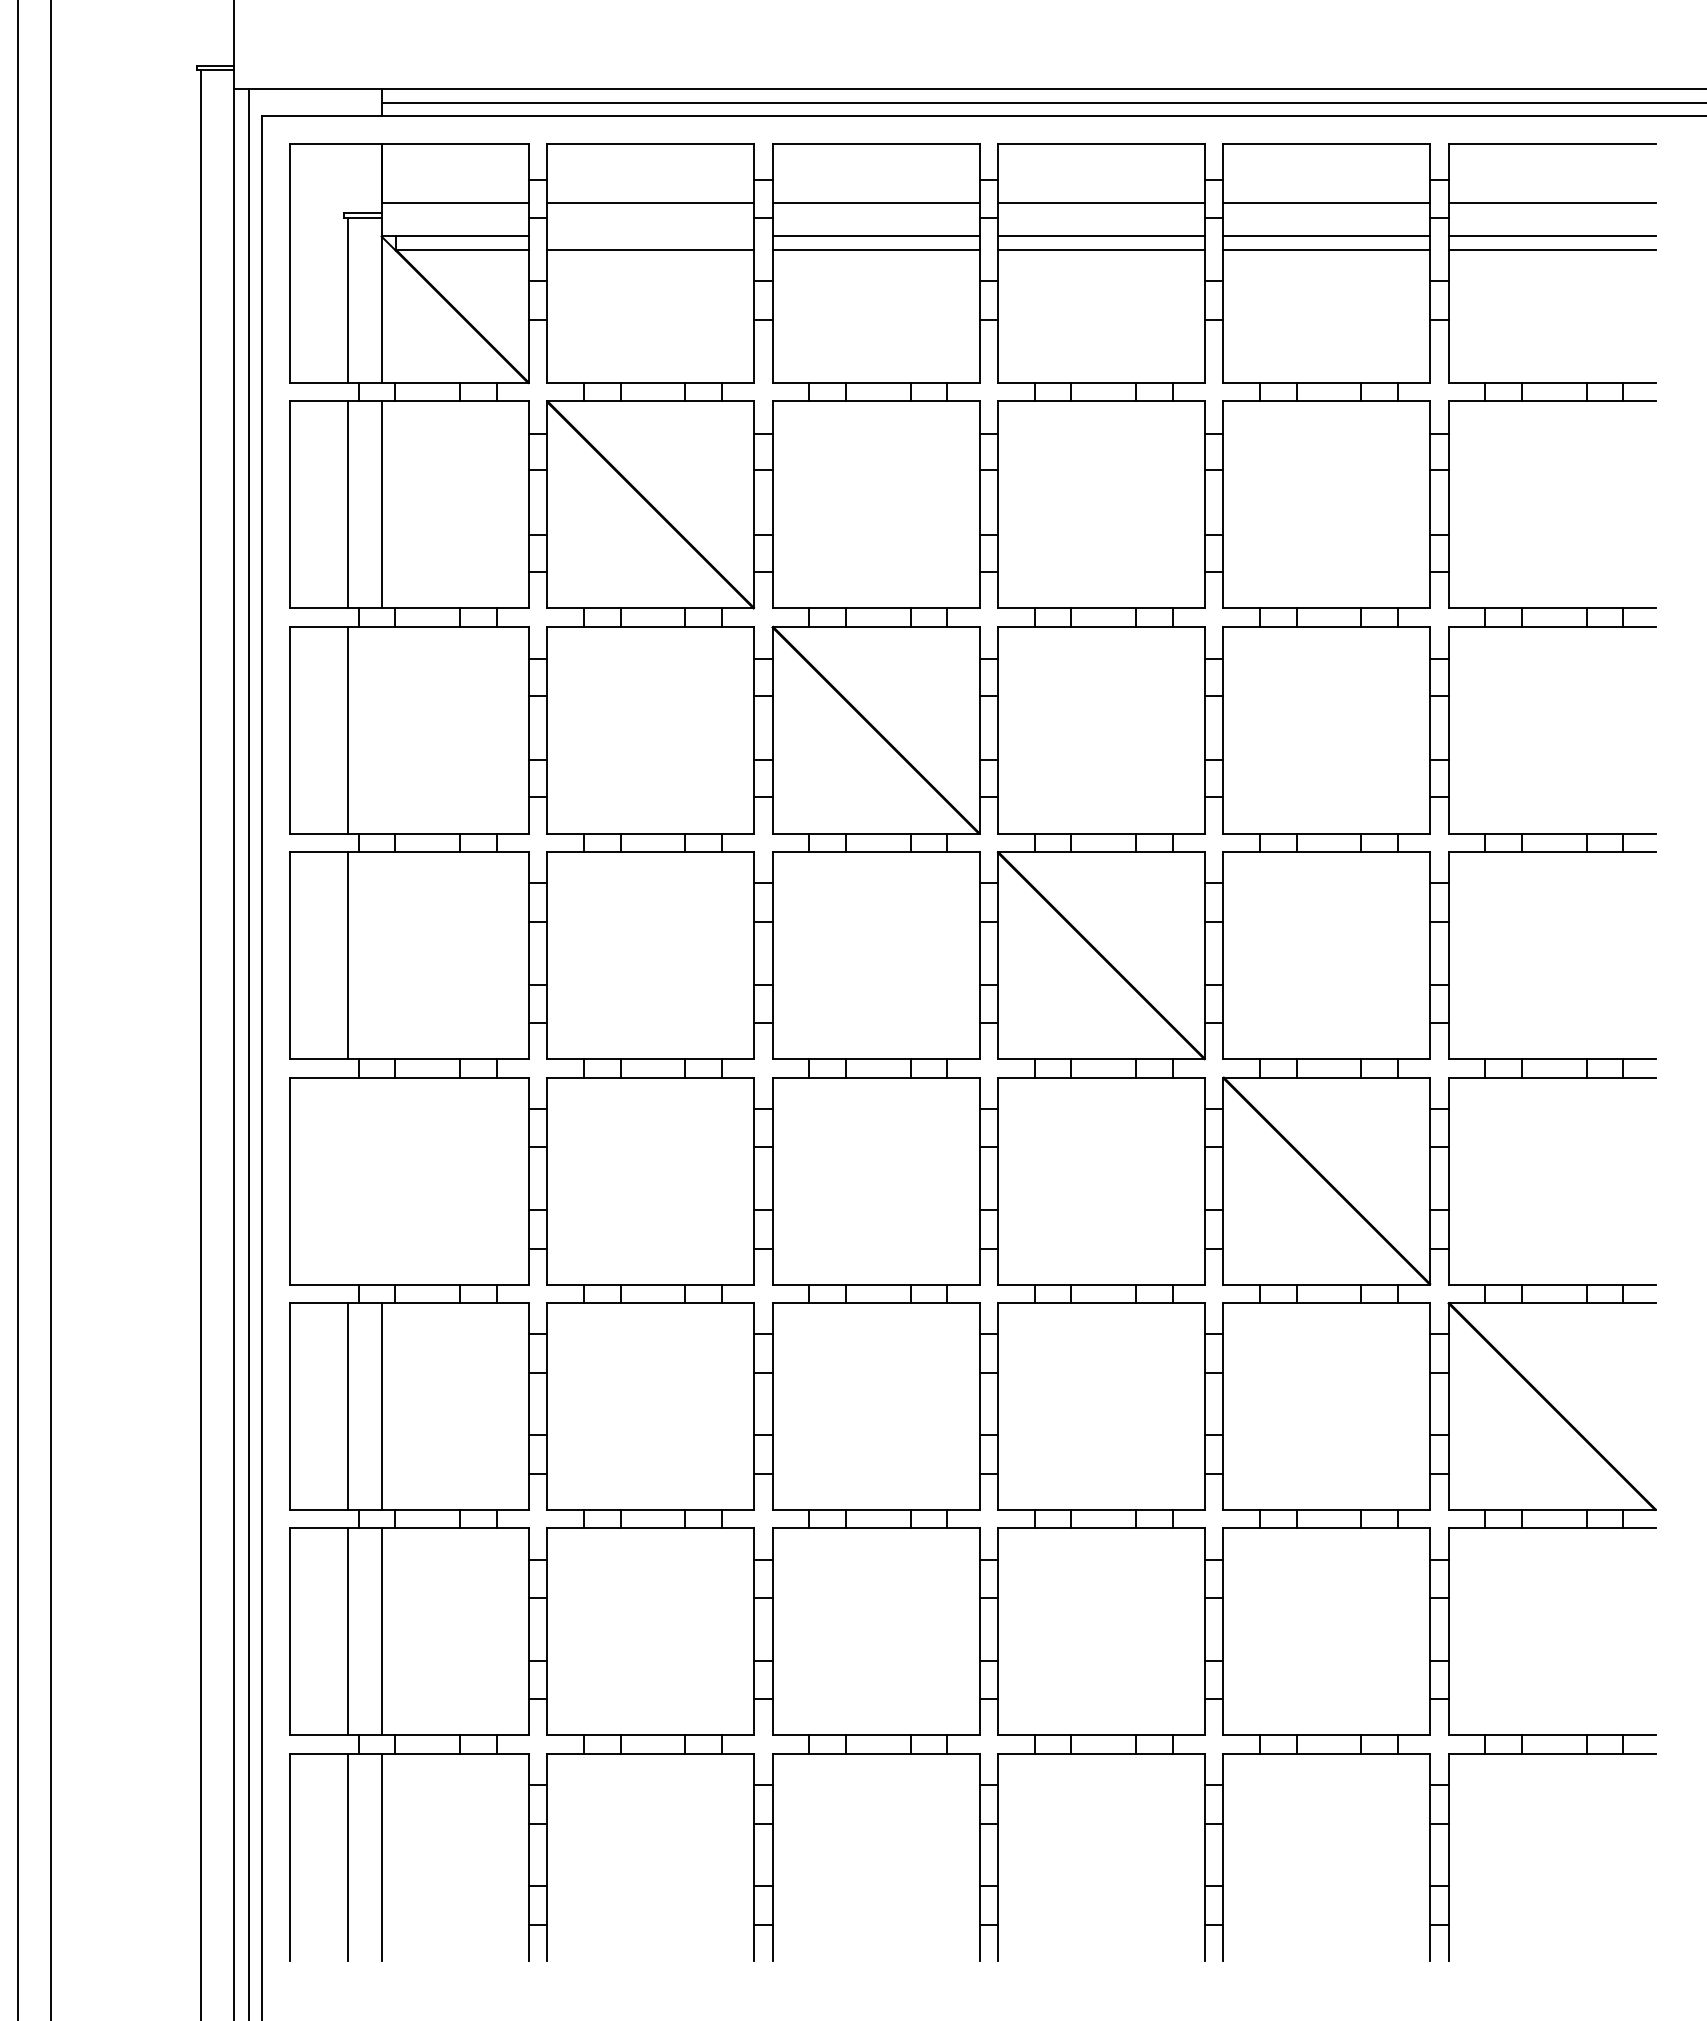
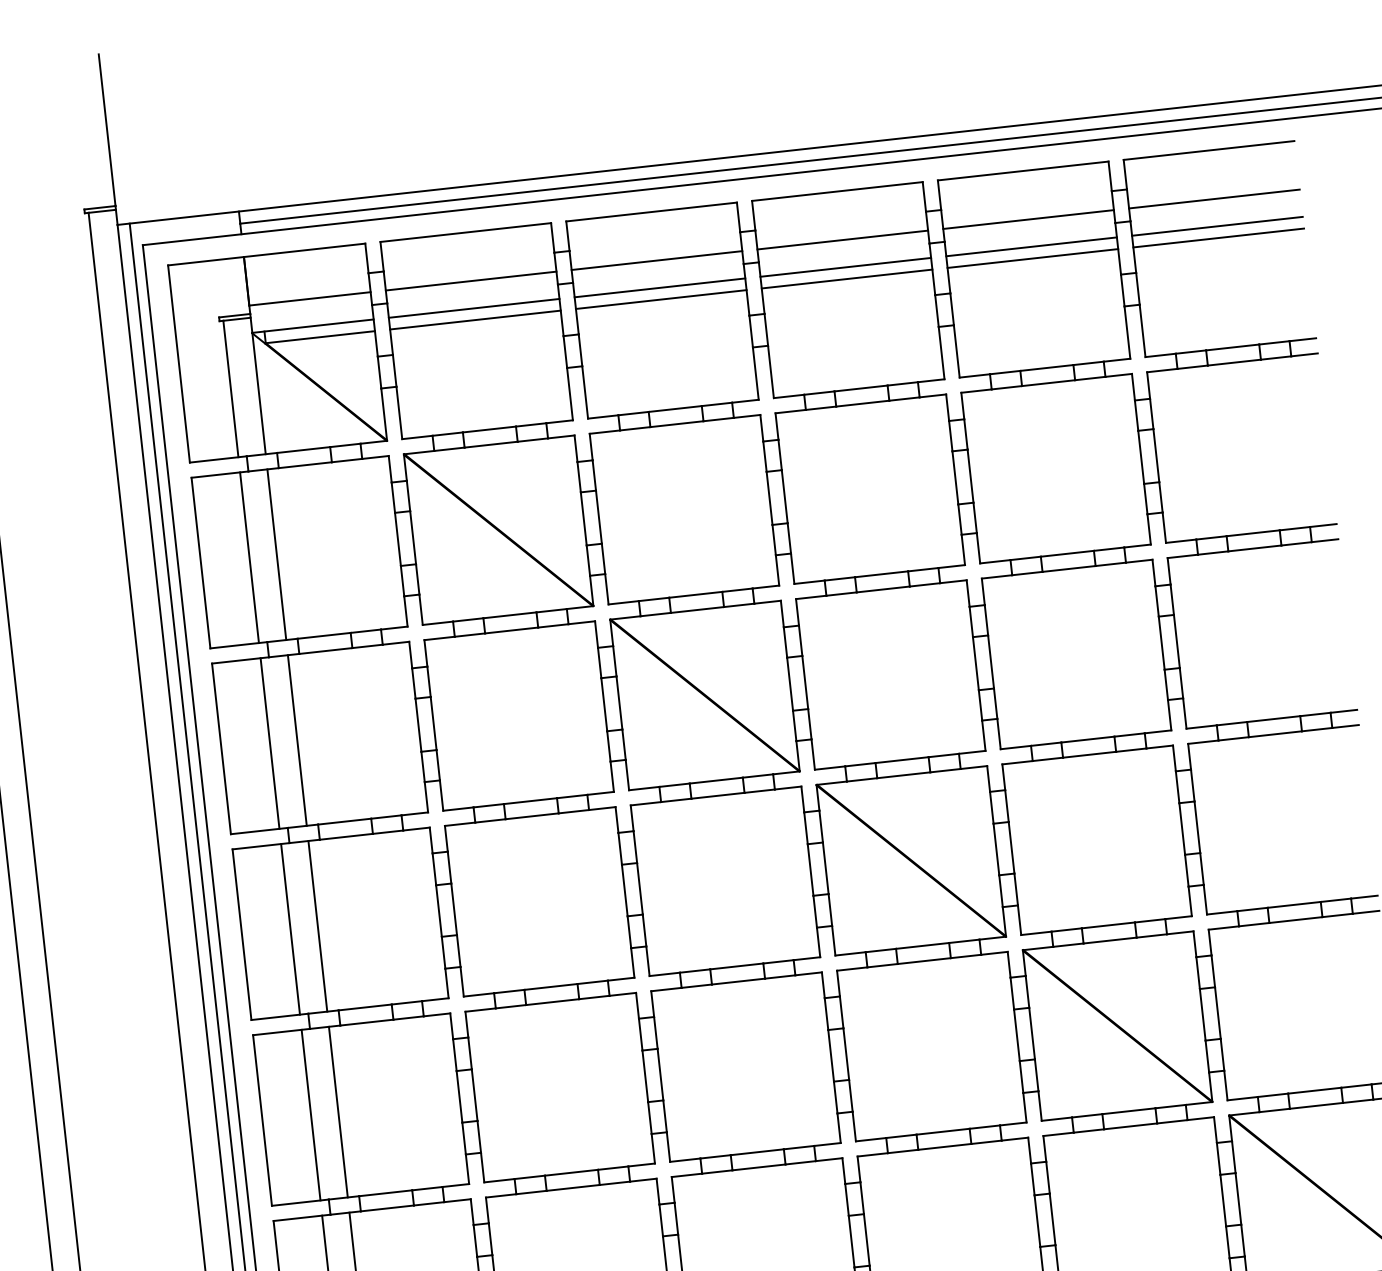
line: (650, 235) -> (474, 308), added
line: (381, 729) -> (297, 739), added
line: (381, 955) -> (317, 926), added
line: (348, 1180) -> (311, 1114), added
line: (381, 1180) -> (338, 1111), added

